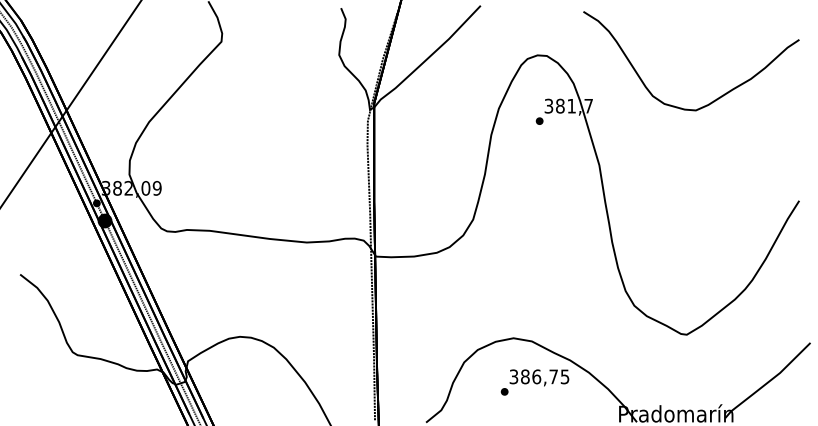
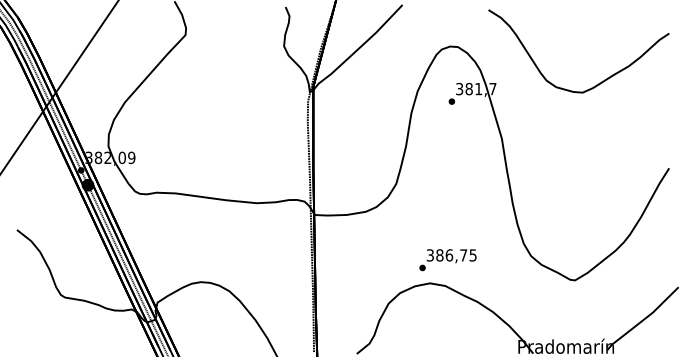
text: (534, 382) -> (447, 260), moved

